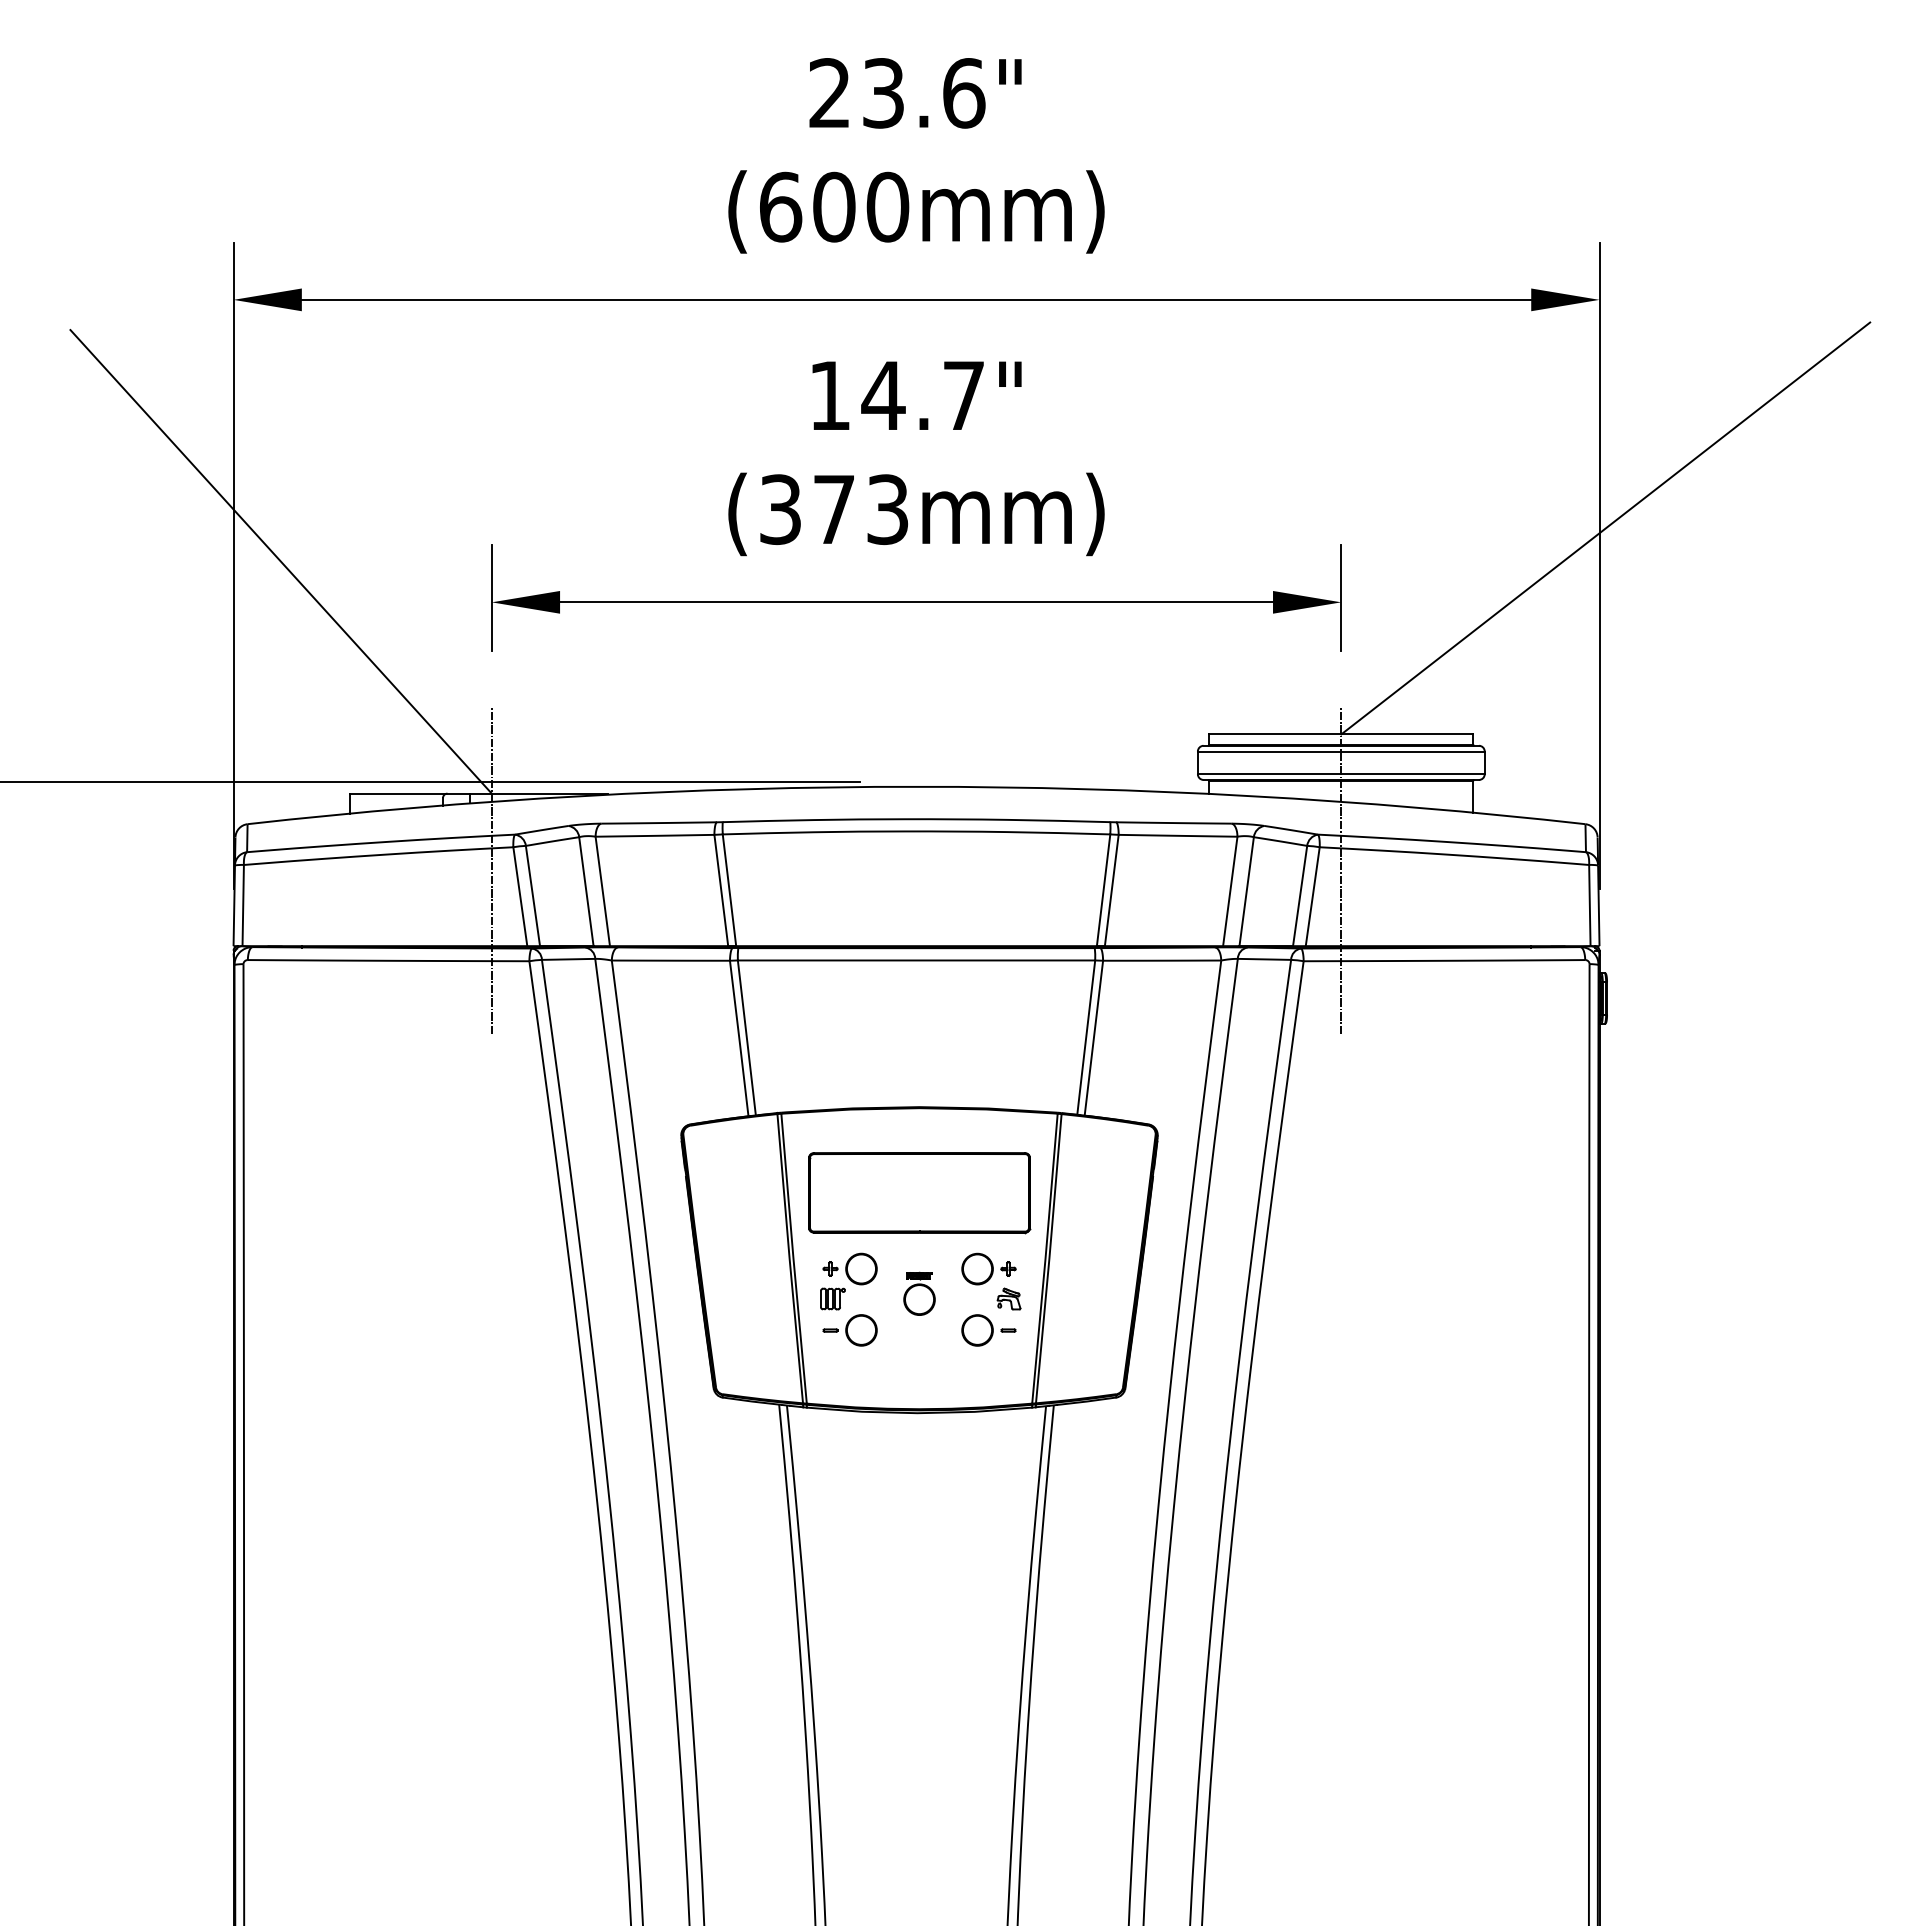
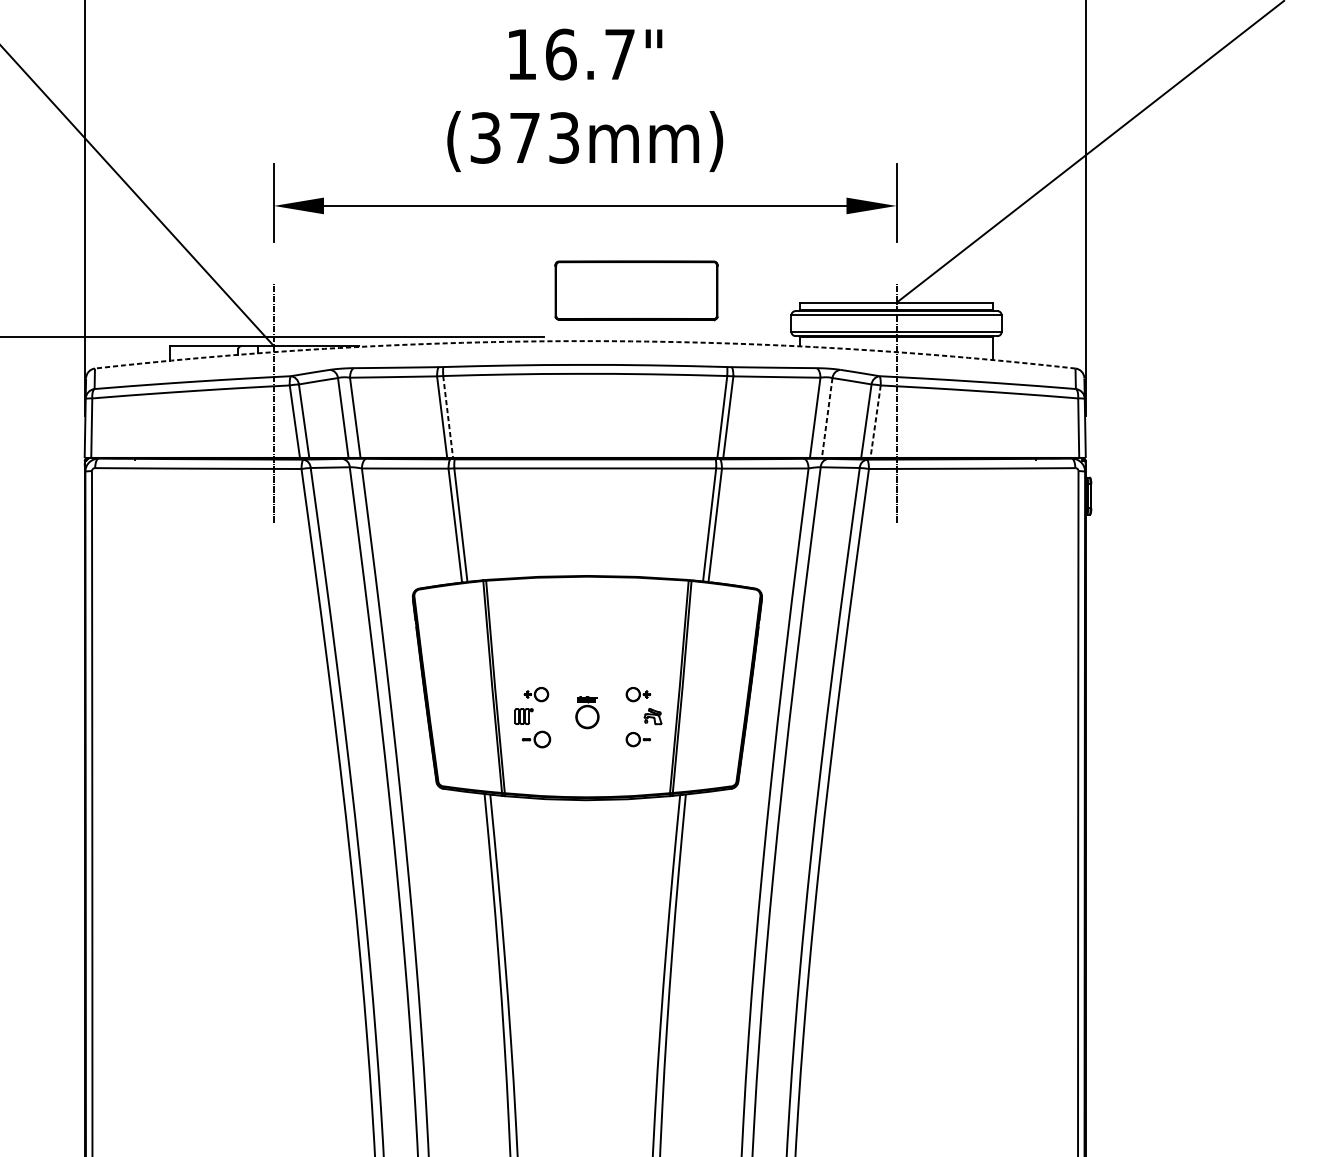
text: (883, 395) -> (561, 54), 14.7" -> 16.7"
arc: (916, 786) -> (585, 340), solid -> dashed
line: (729, 890) -> (448, 417), solid -> dashed
line: (1246, 891) -> (827, 417), solid -> dashed
line: (1312, 896) -> (875, 421), solid -> dashed
part: (919, 1193) -> (636, 291), moved
part: (849, 1268) -> (536, 694), size x0.6
part: (988, 1268) -> (637, 694), size x0.6
part: (849, 1330) -> (536, 739), size x0.7
part: (988, 1330) -> (637, 739), size x0.6

